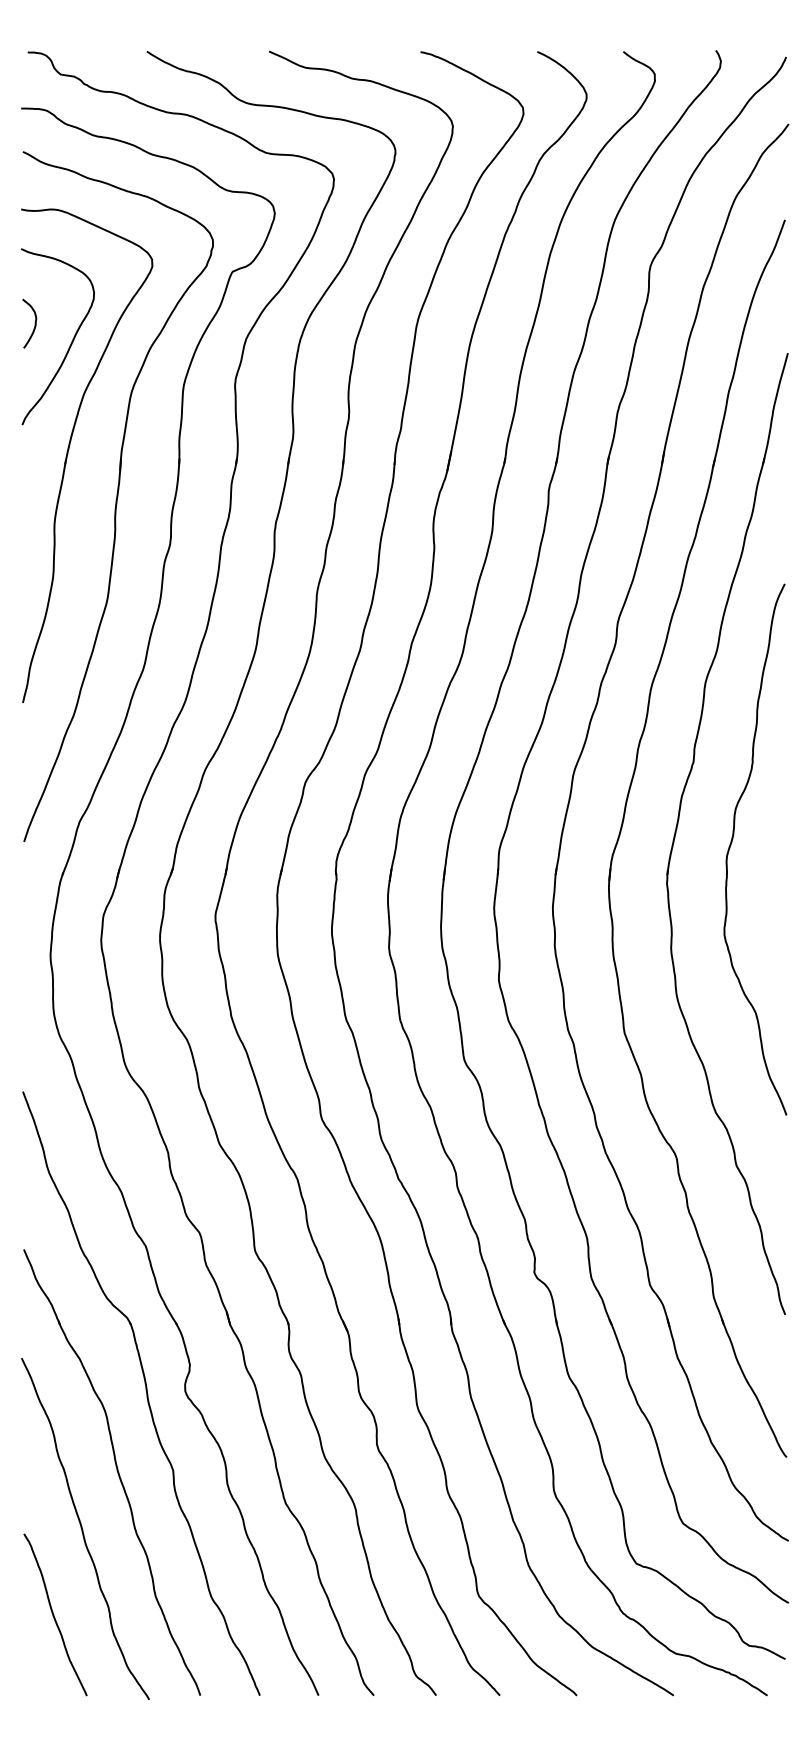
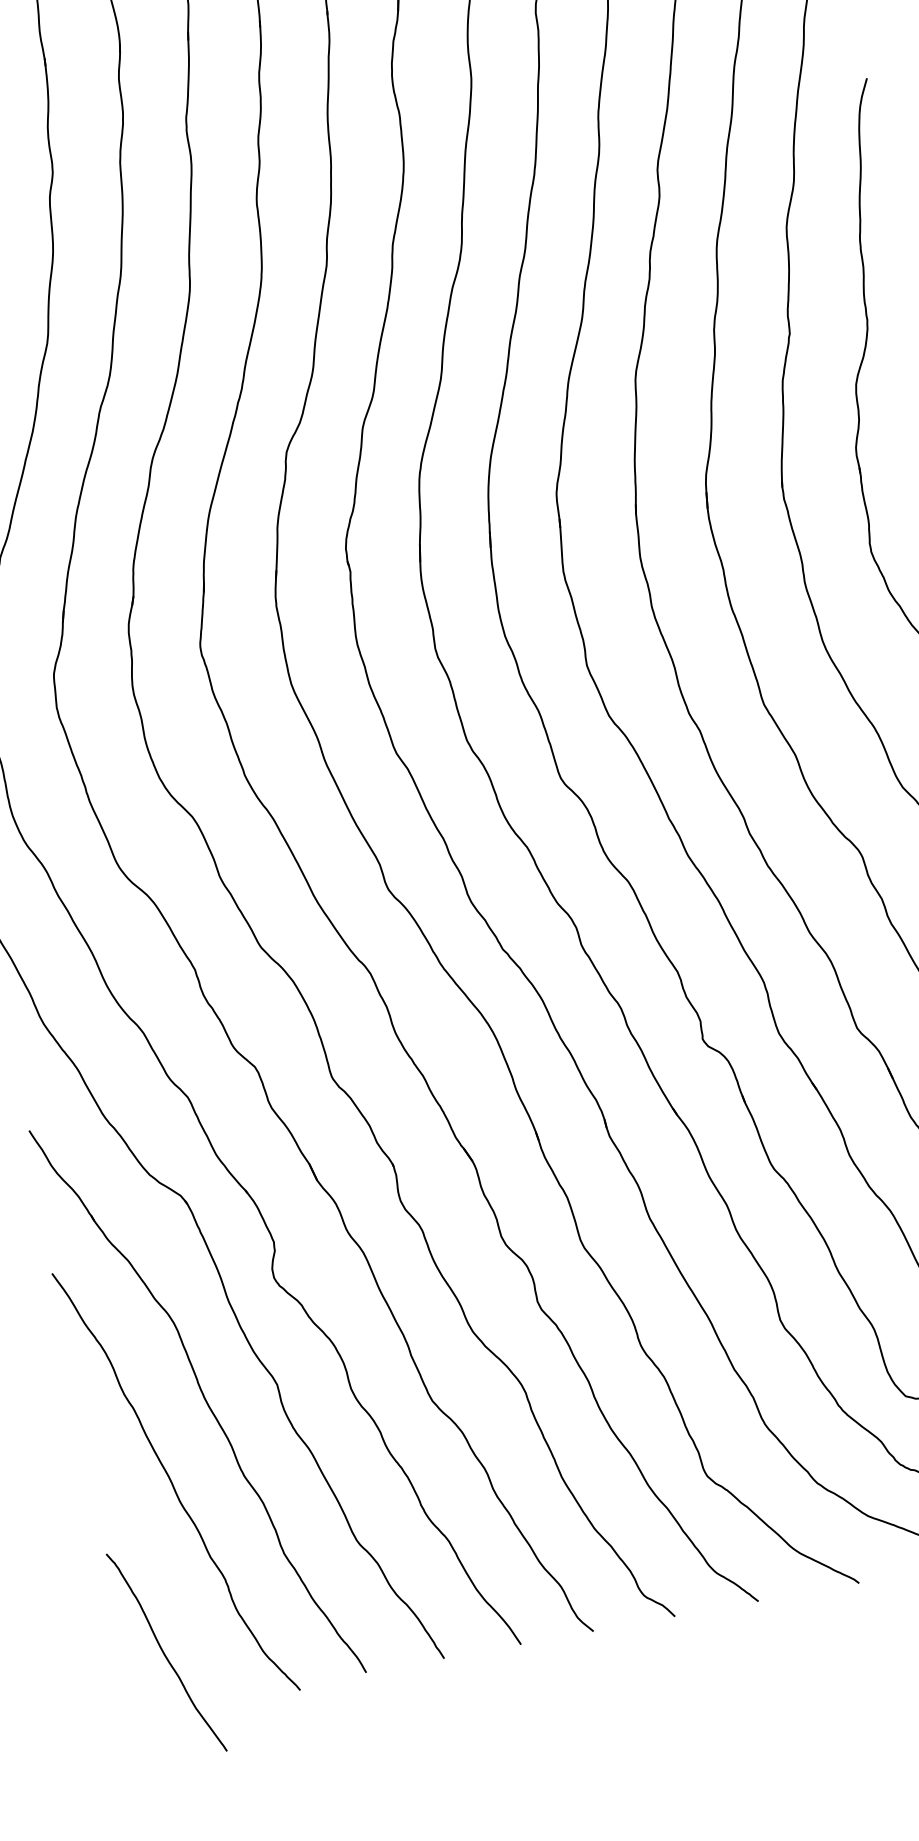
curve: (54, 1614) -> (165, 1652), moved

